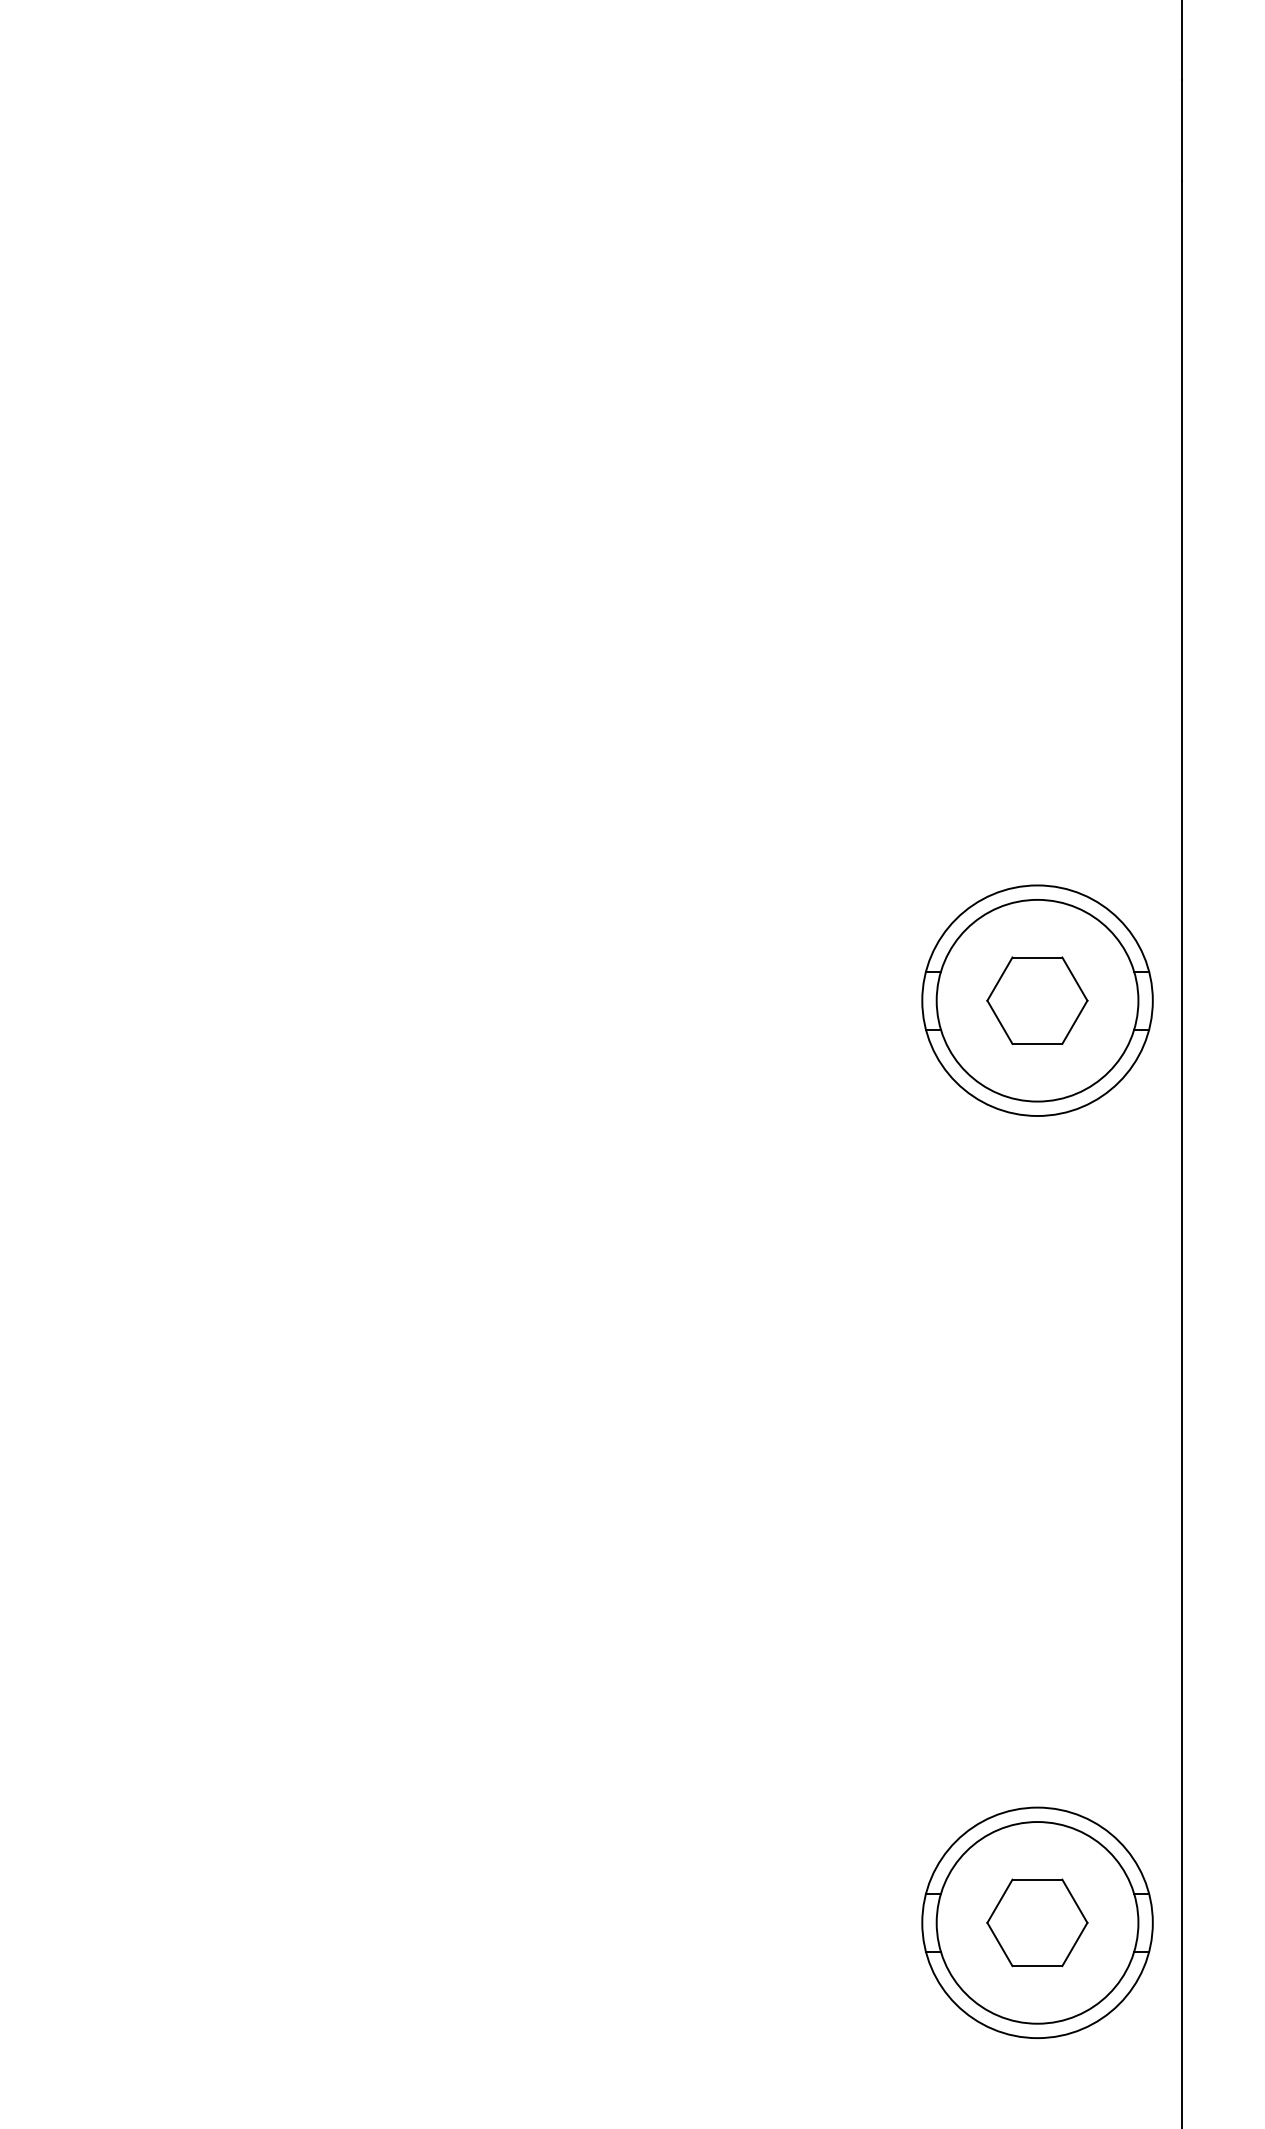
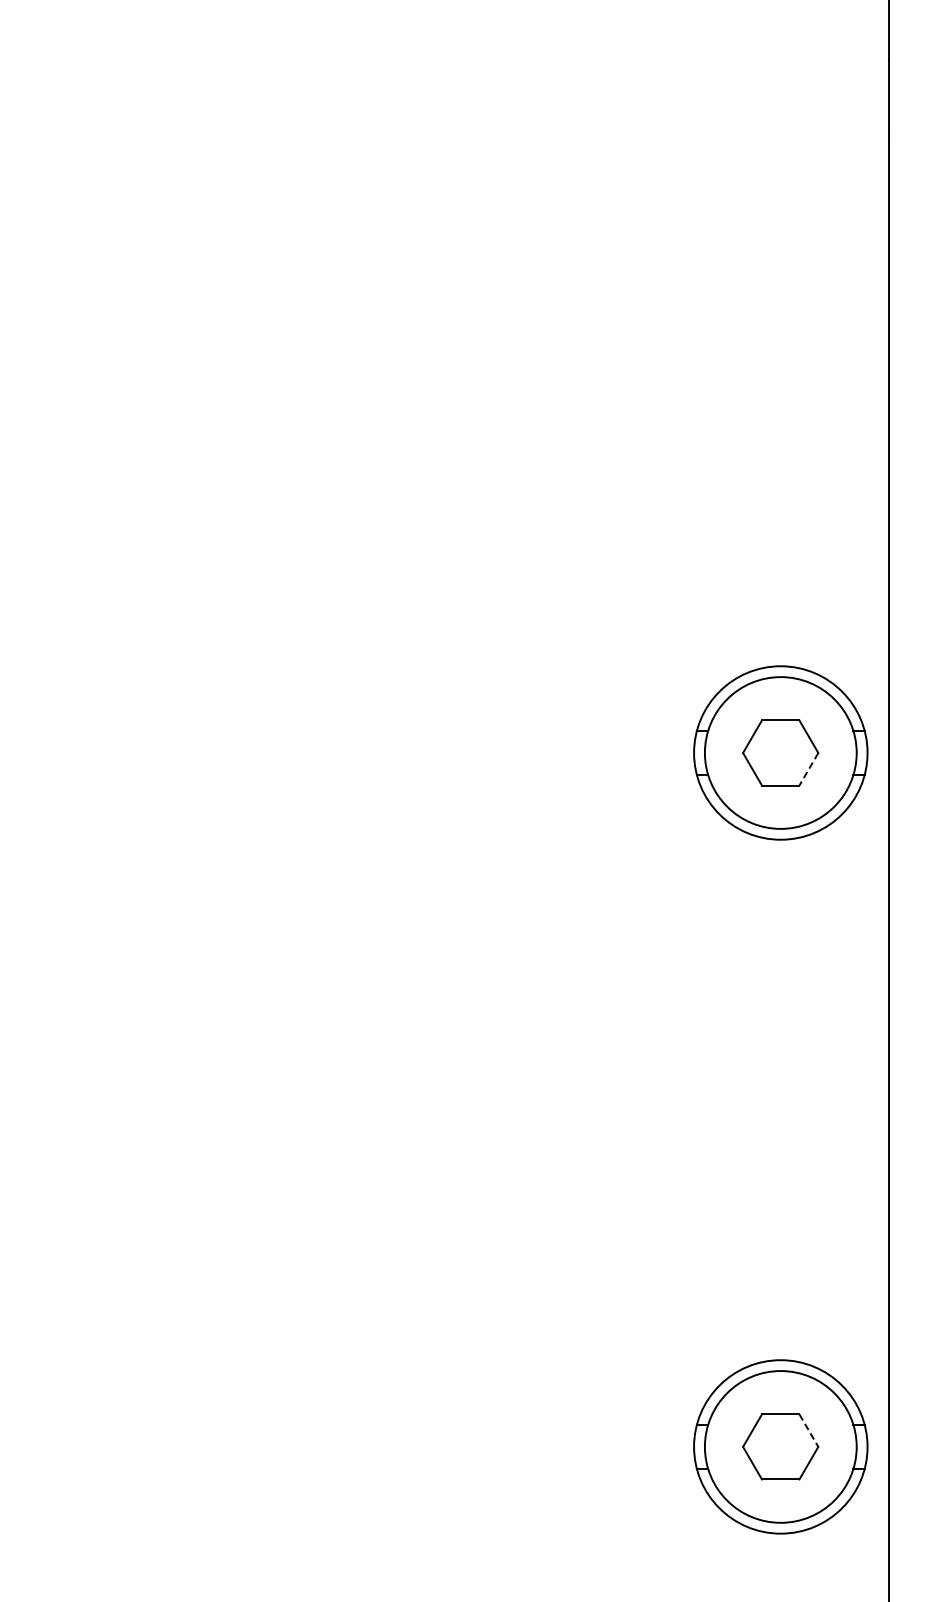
line: (1074, 1022) -> (808, 769), solid -> dashed
line: (1074, 1901) -> (808, 1430), solid -> dashed

